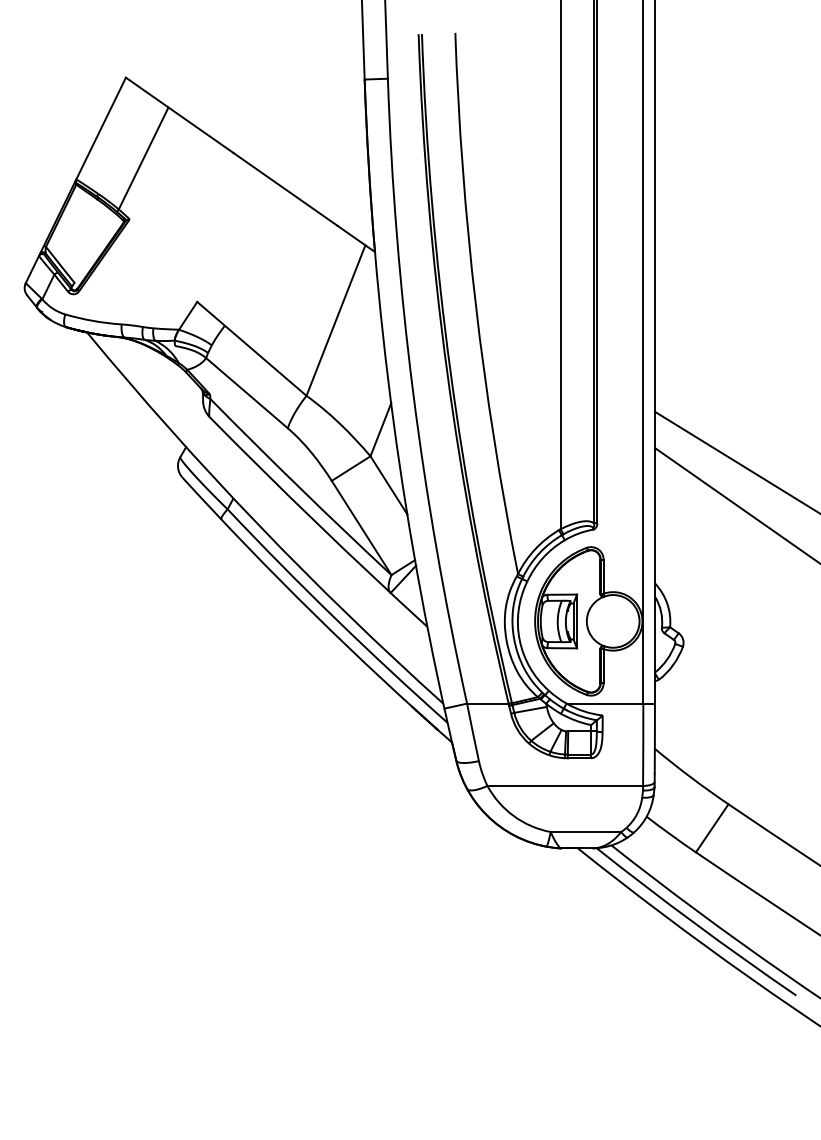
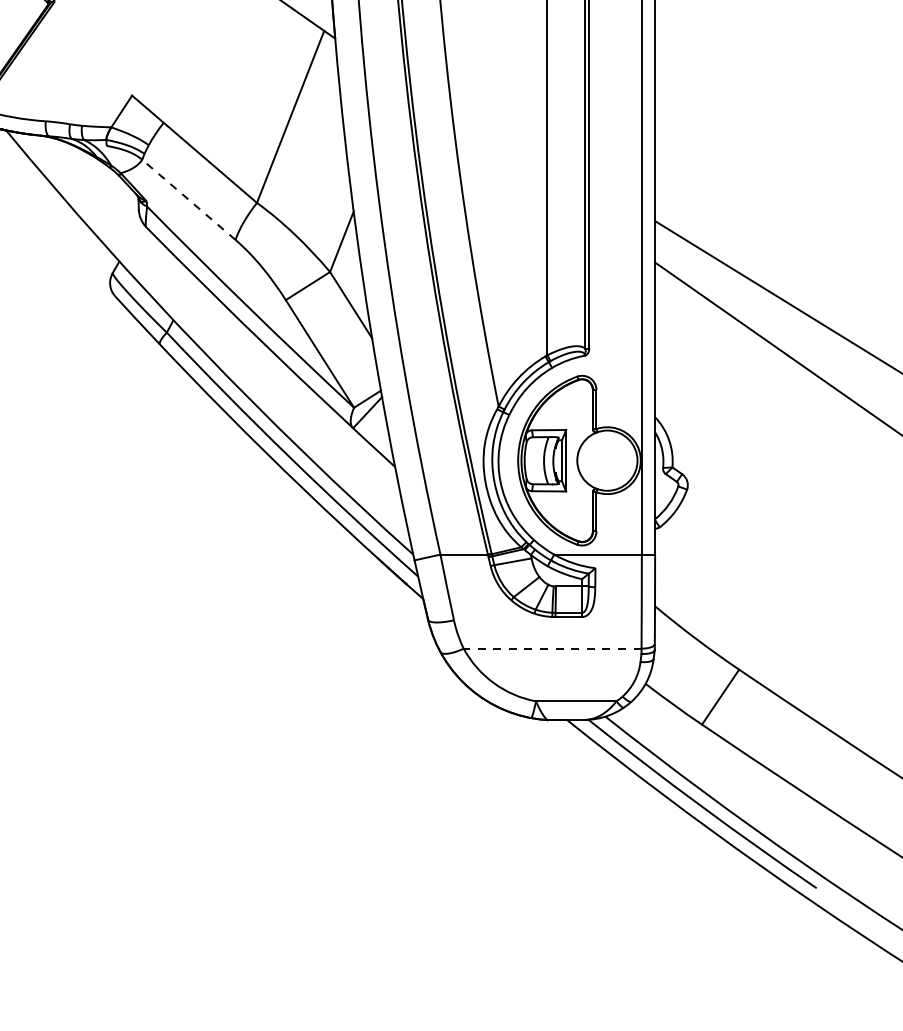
line: (246, 393) -> (188, 200), solid -> dashed
line: (565, 785) -> (552, 648), solid -> dashed

